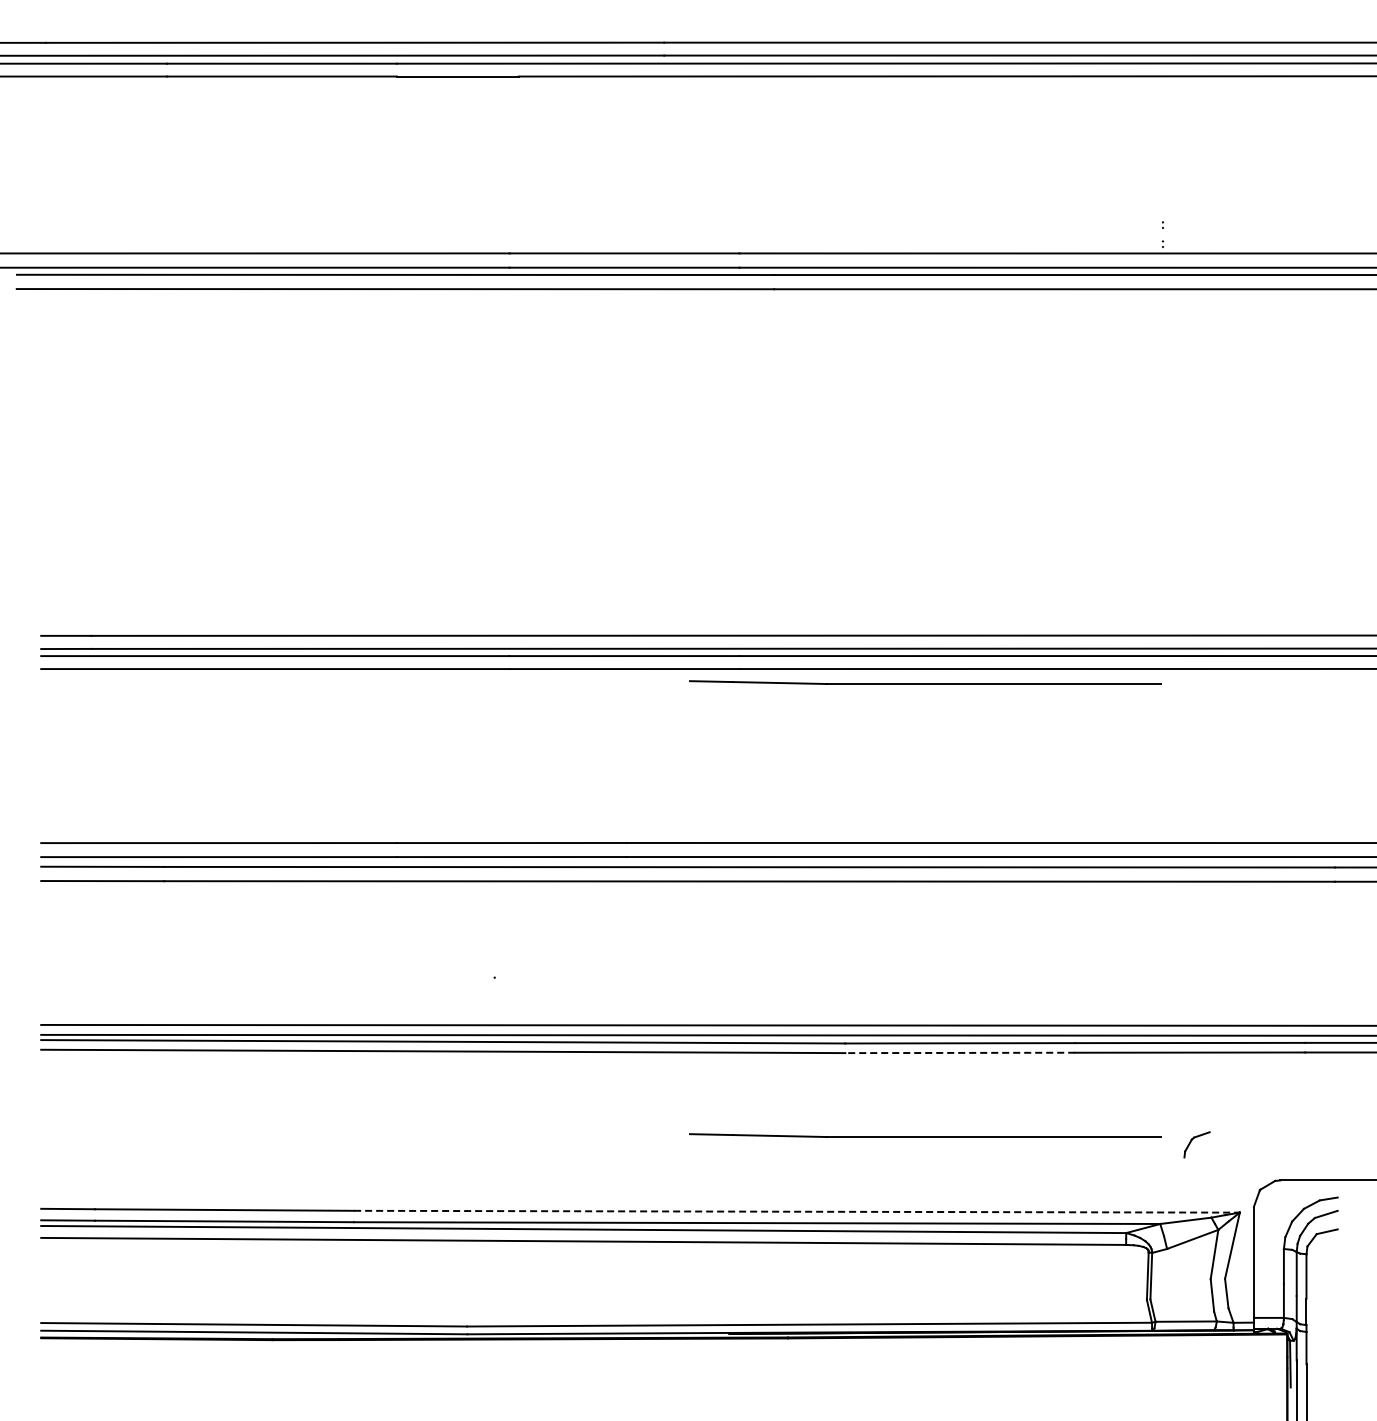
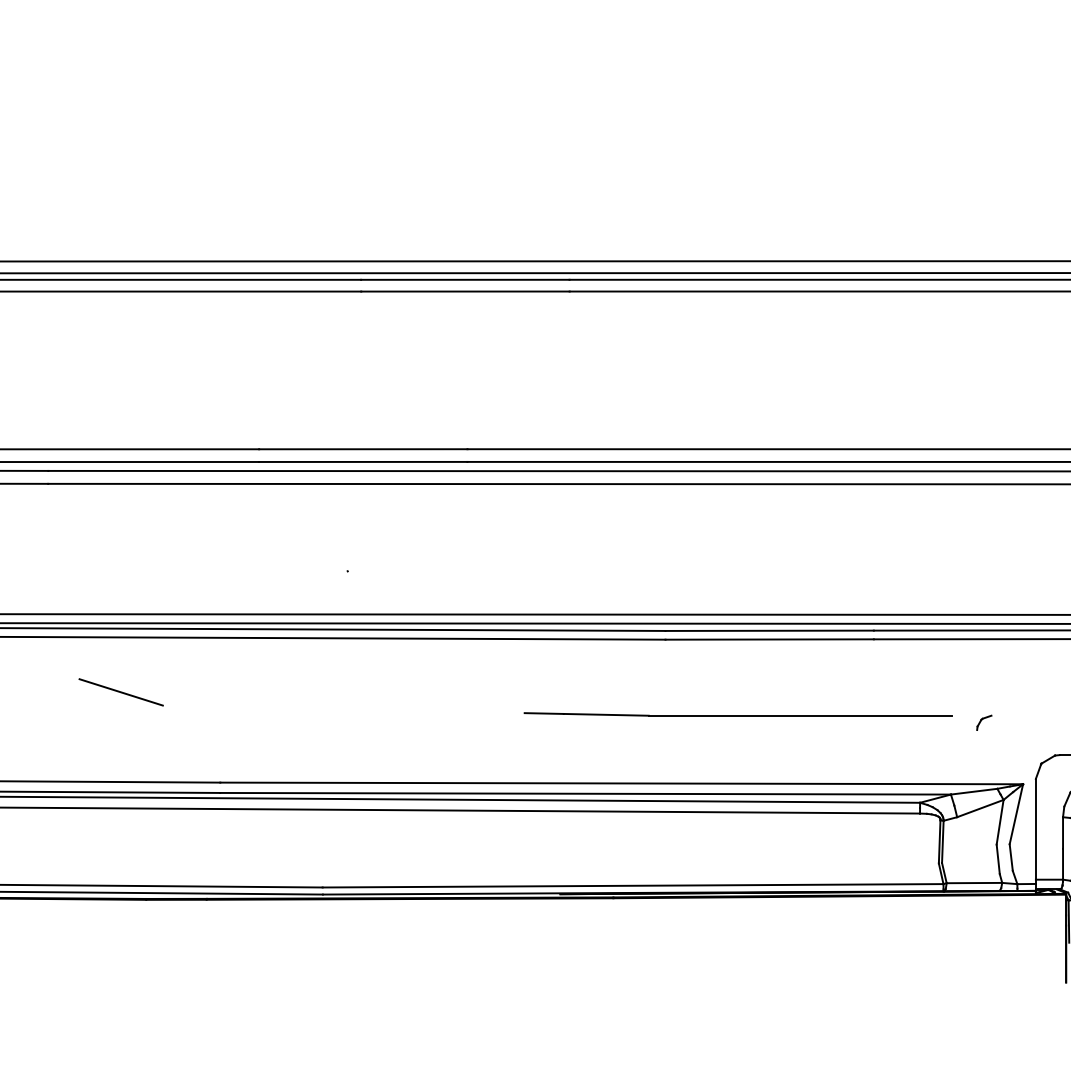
part: (925, 682) -> (738, 303), removed
line: (960, 1052) -> (769, 639), dashed -> solid
line: (244, 1110) -> (120, 691), added
part: (1196, 1144) -> (983, 722), size x0.62
line: (797, 1211) -> (622, 783), dashed -> solid

